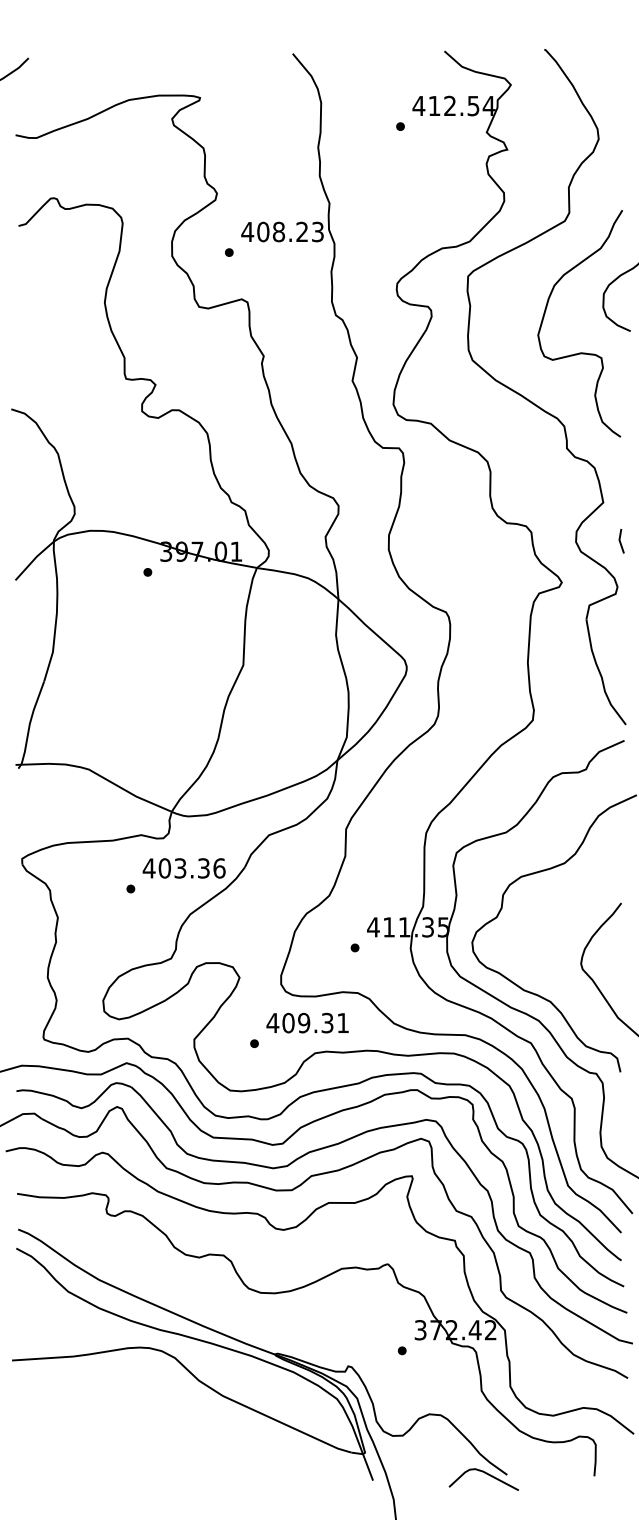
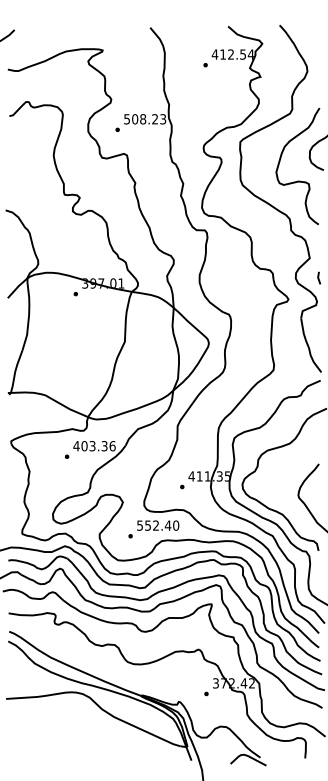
text: (246, 232) -> (126, 119), 408.23 -> 508.23
text: (306, 1022) -> (157, 525), 409.31 -> 552.40

